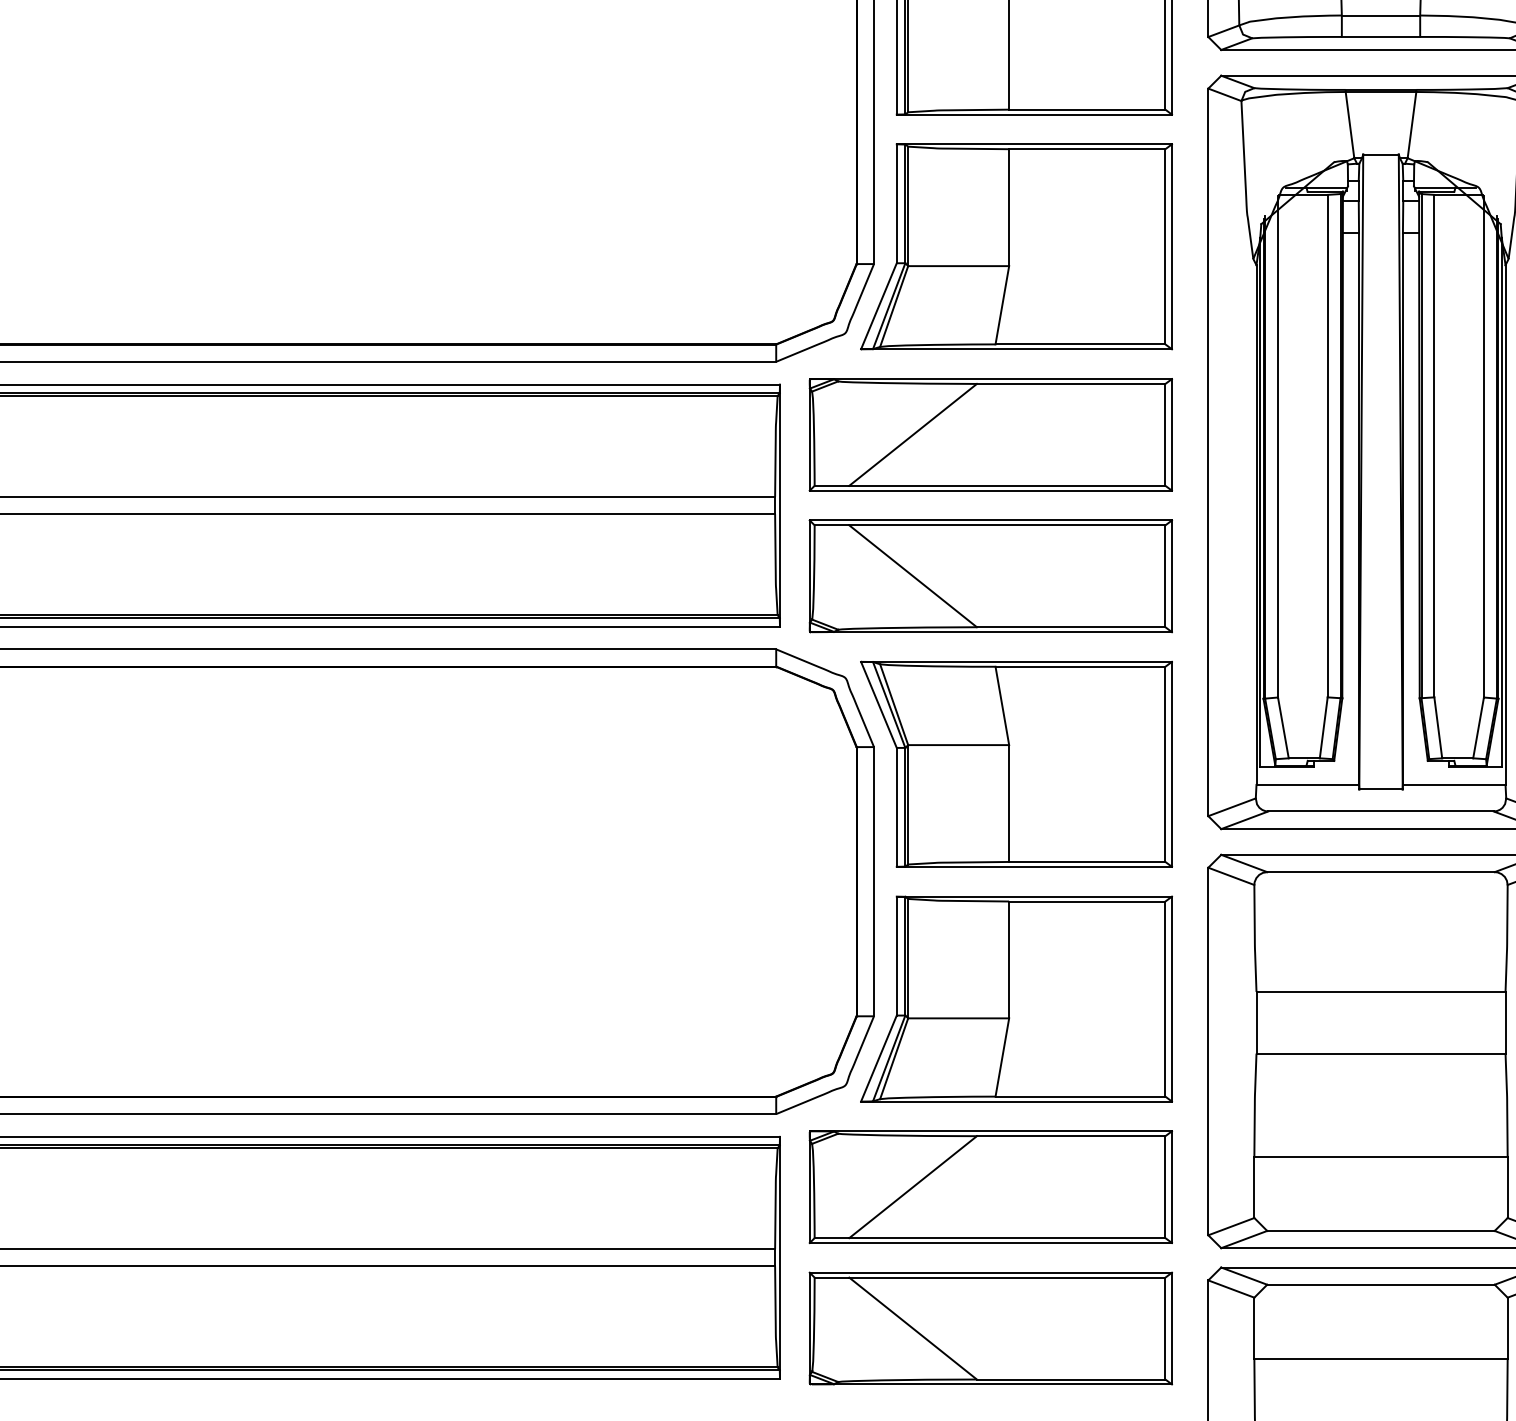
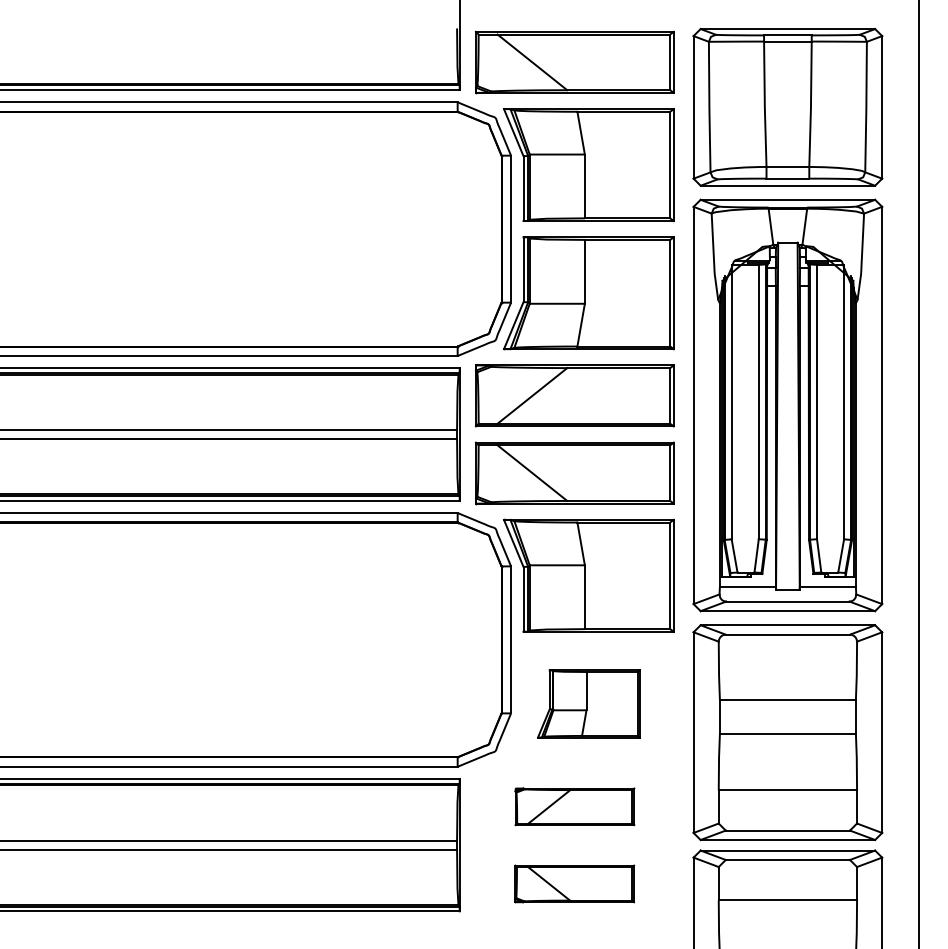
part: (1015, 998) -> (588, 703), size x0.6
part: (990, 1186) -> (574, 806), size x0.6
part: (990, 1327) -> (574, 883), size x0.6

